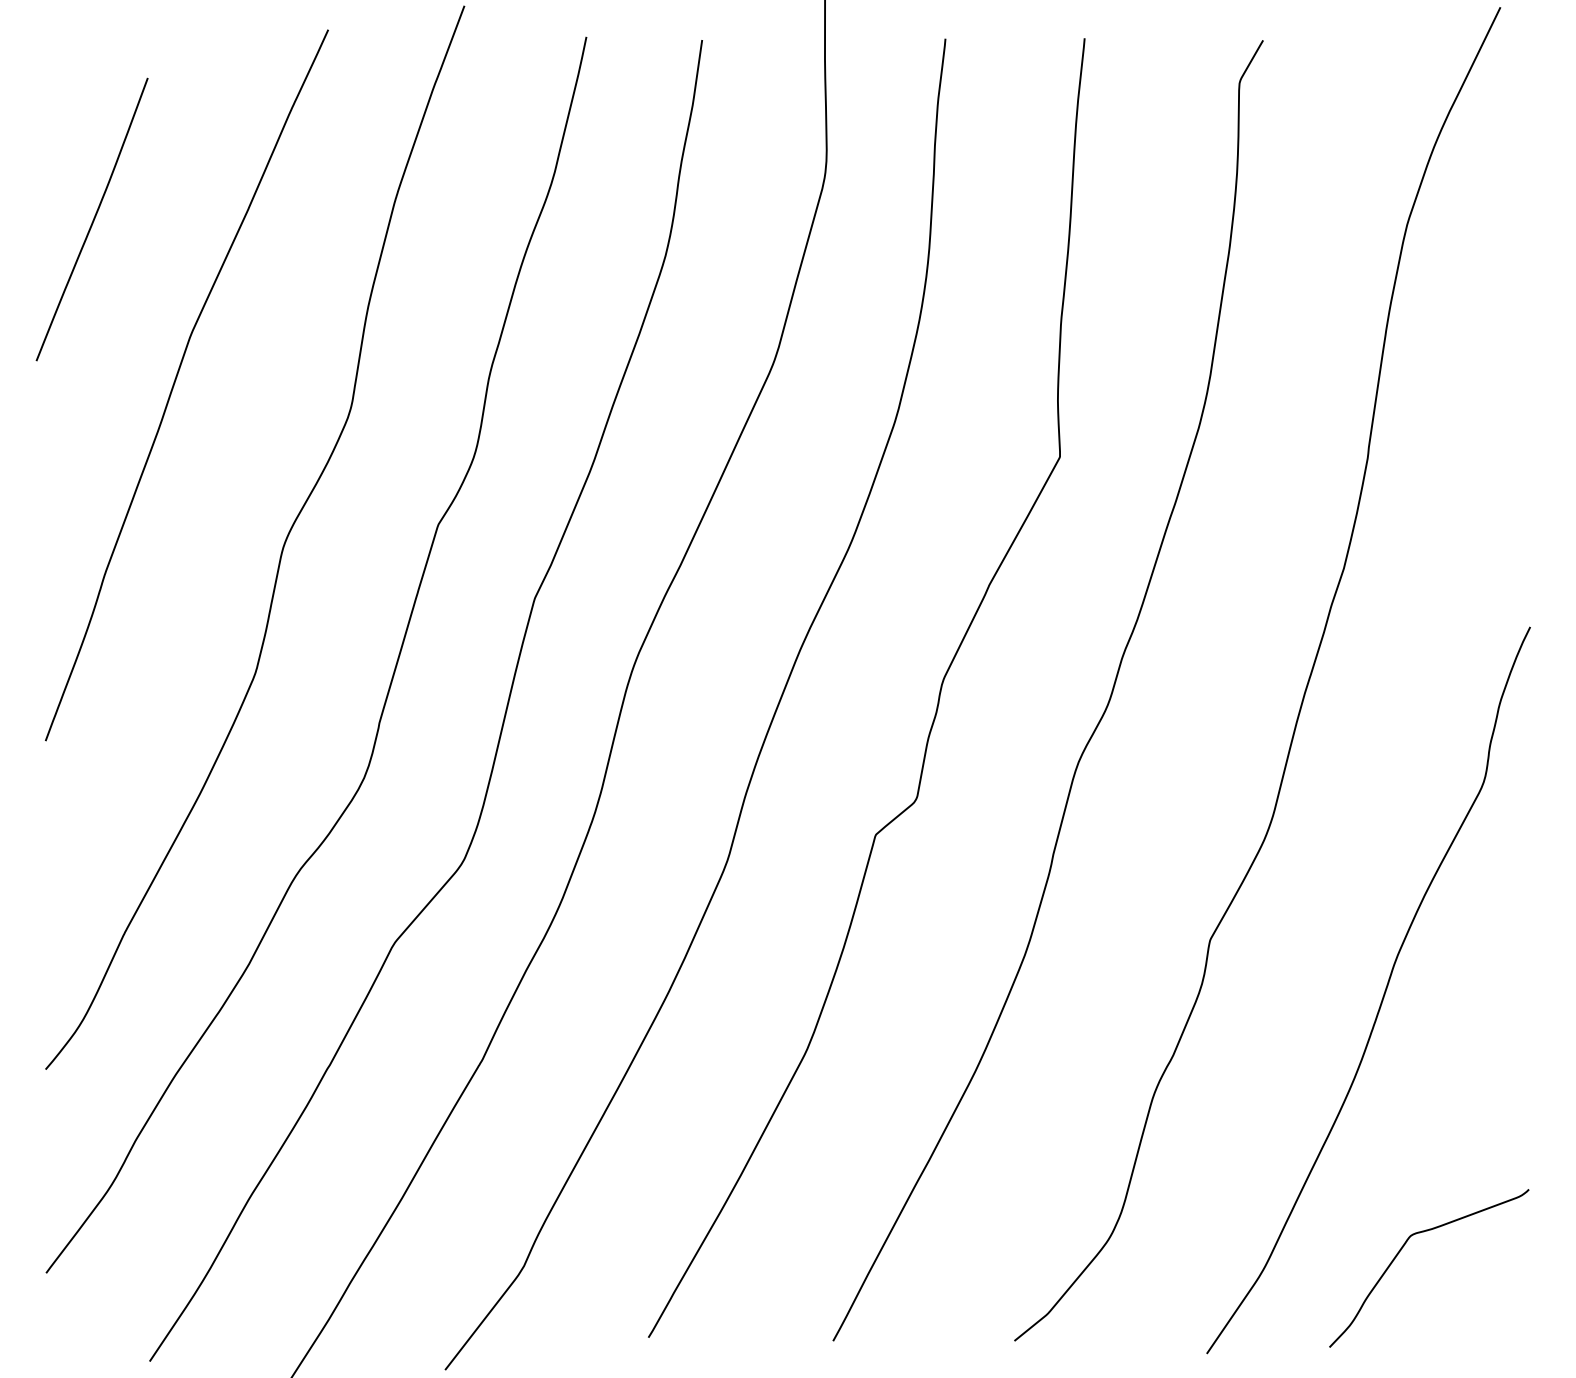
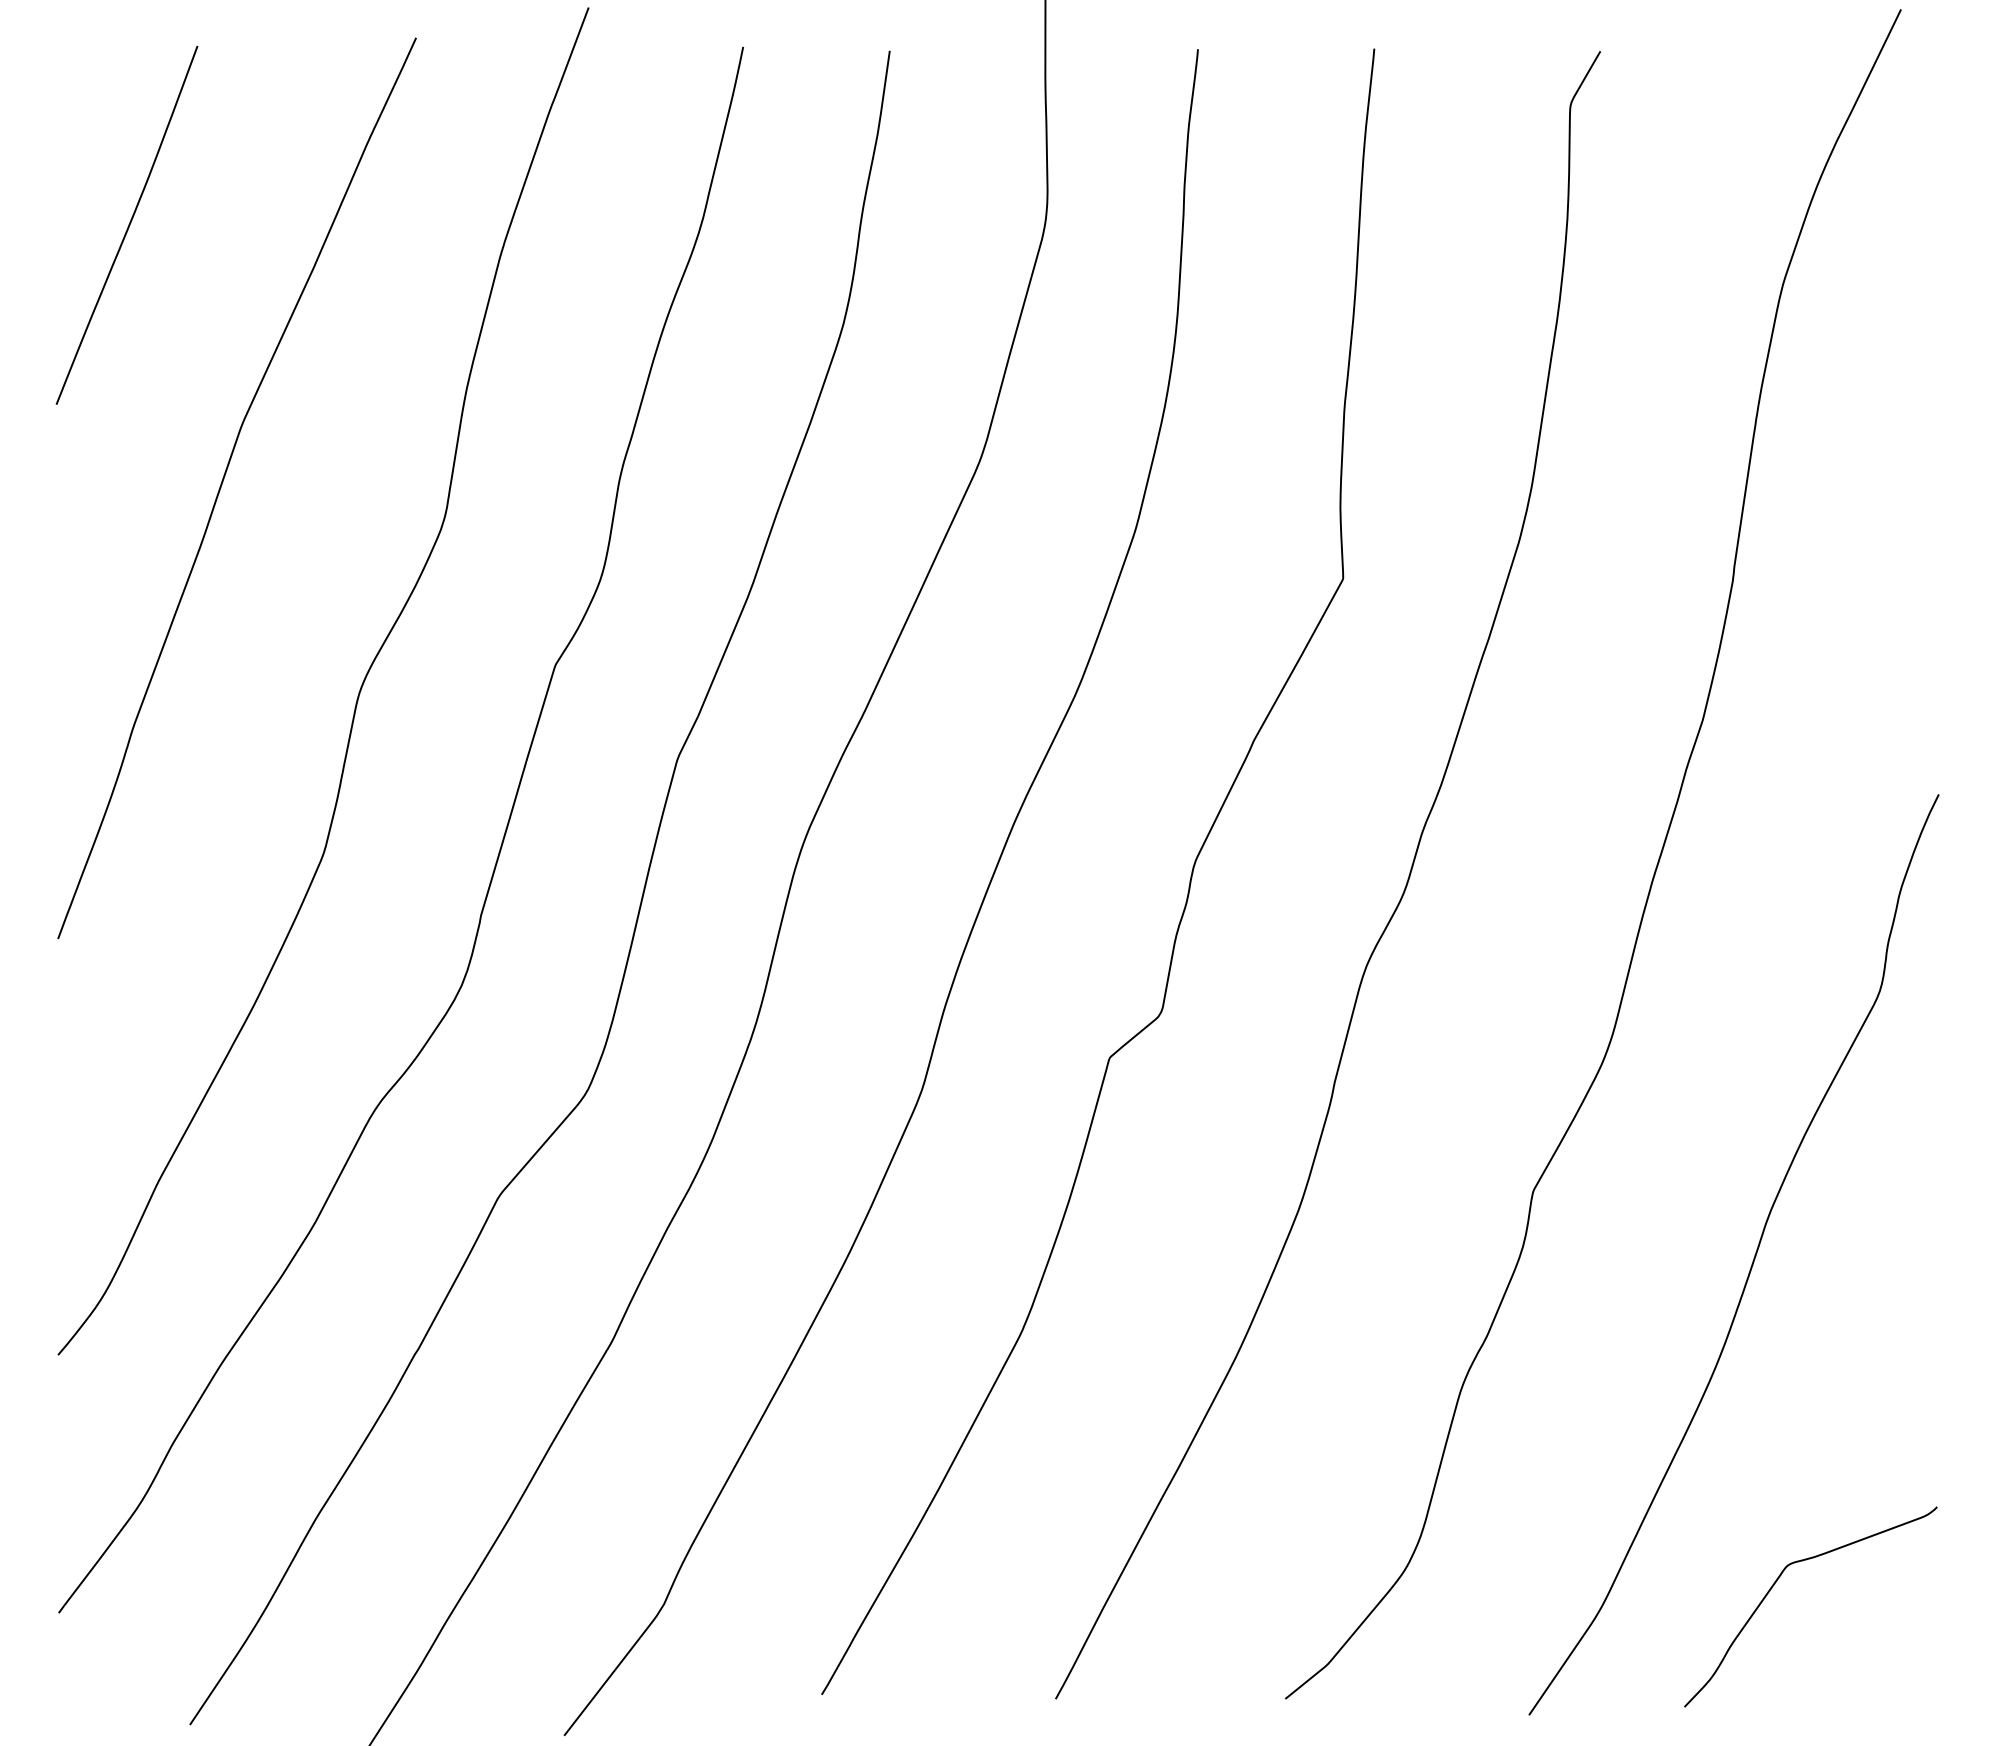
curve: (92, 220) -> (127, 226), moved

